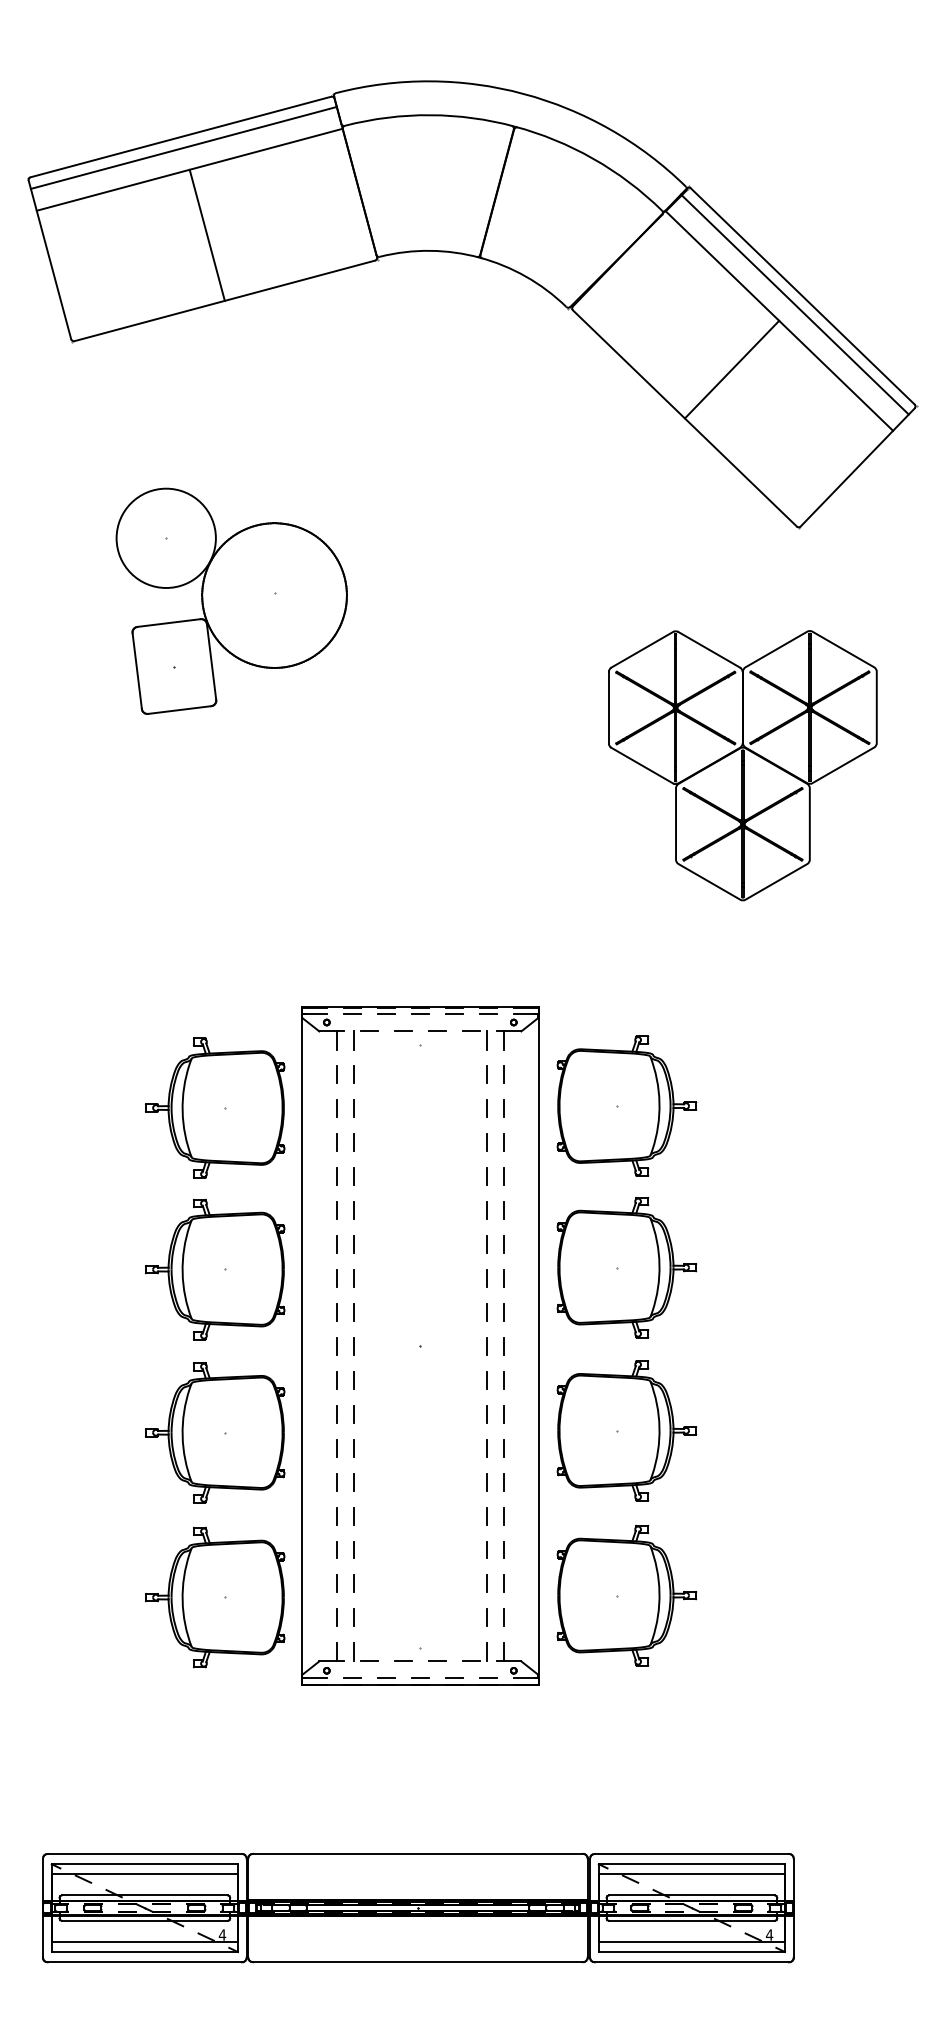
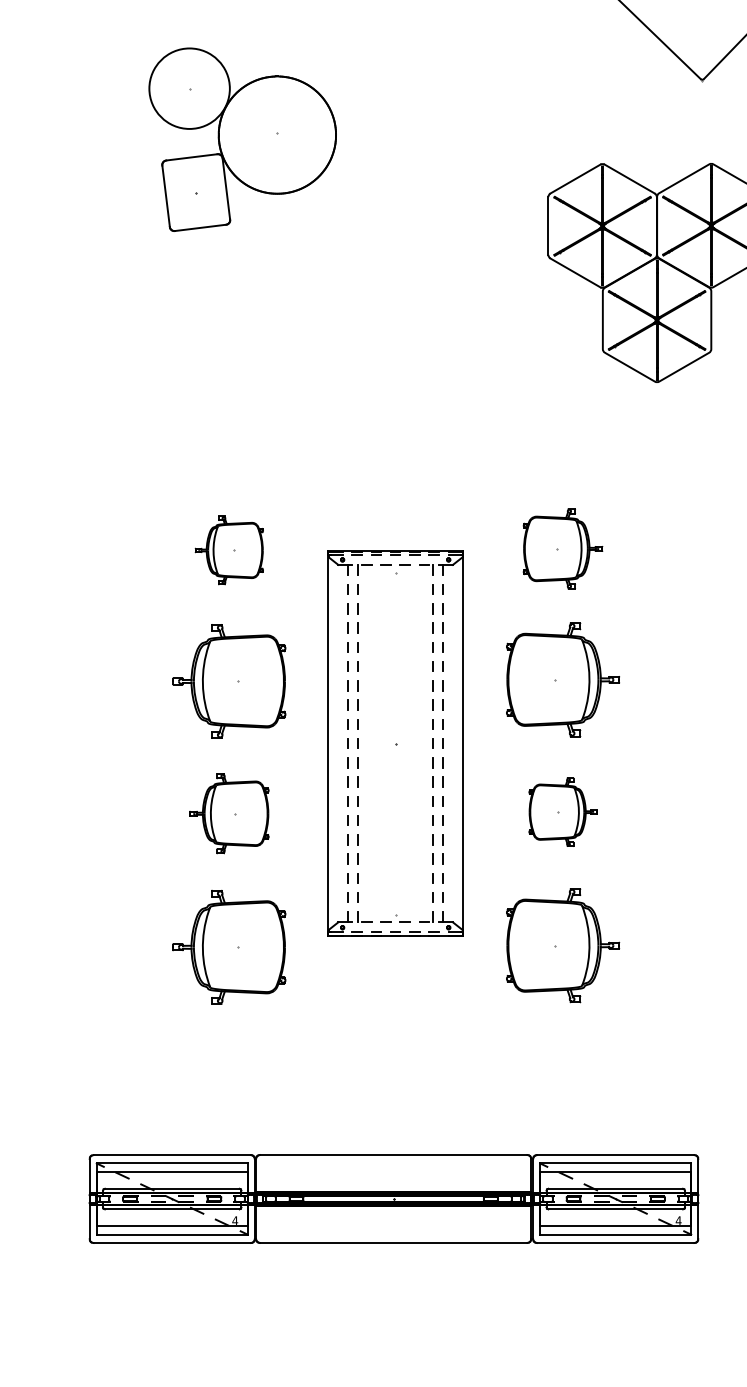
part: (626, 1105) -> (562, 548), size x0.7
part: (215, 1107) -> (229, 550), size x0.6
part: (420, 1345) -> (395, 742), size x0.7
part: (626, 1430) -> (562, 811), size x0.6
part: (215, 1432) -> (229, 813), size x0.7

